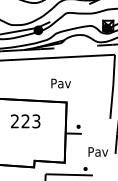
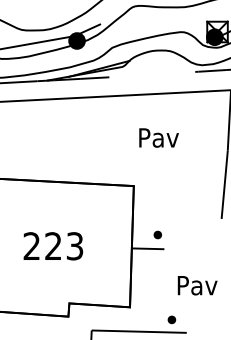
text: (60, 83) -> (157, 137), moved
text: (25, 121) -> (53, 246), moved

